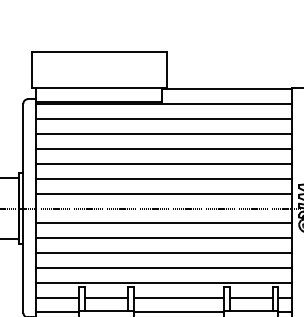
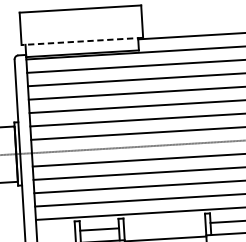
line: (99, 88) -> (82, 41), solid -> dashed
line: (57, 297) -> (55, 232), removed
line: (178, 297) -> (164, 225), removed

